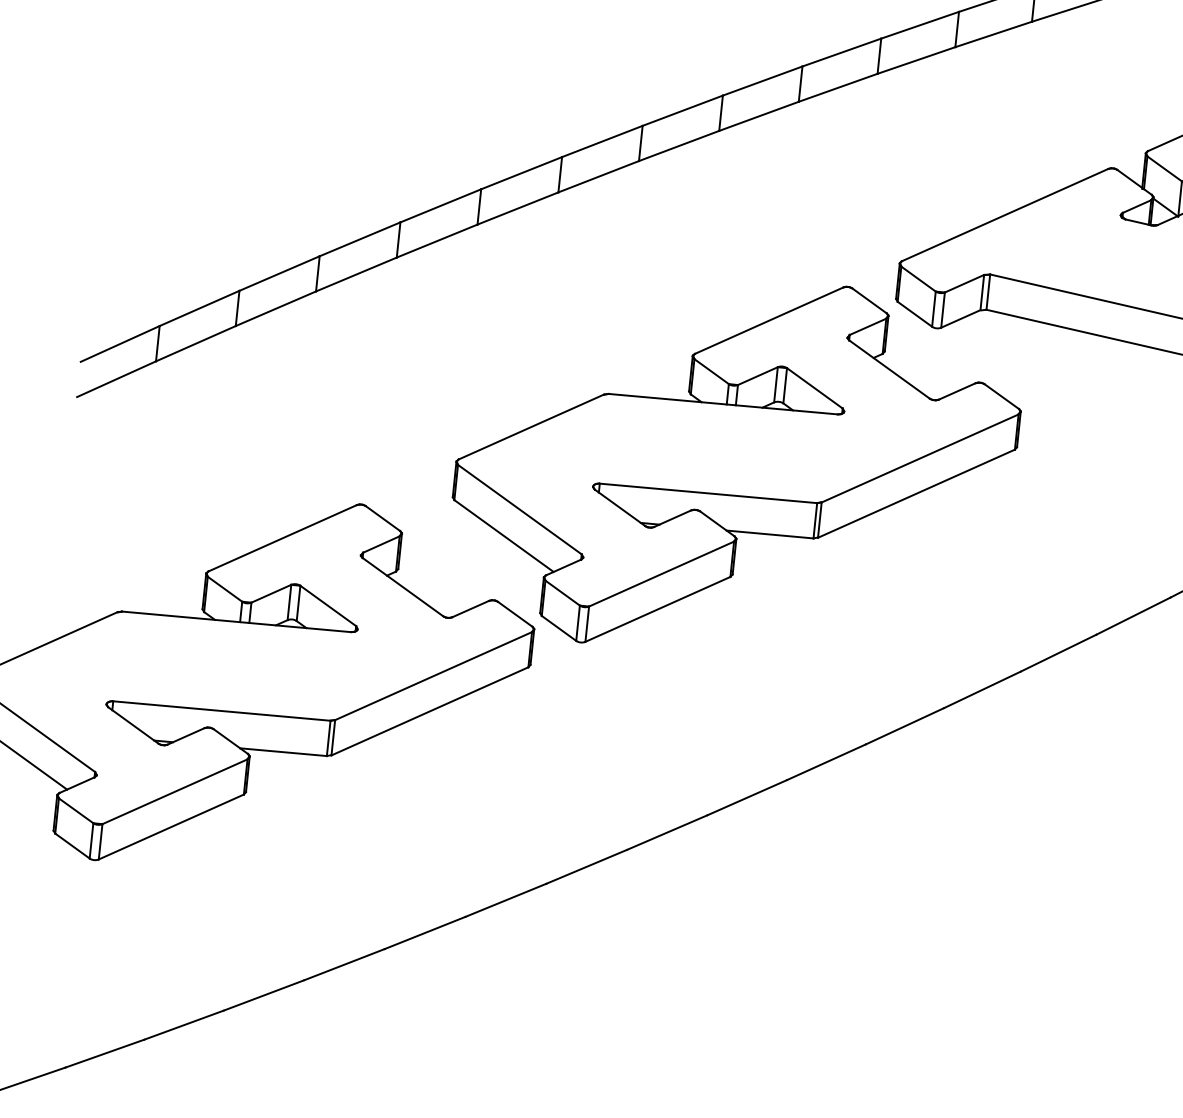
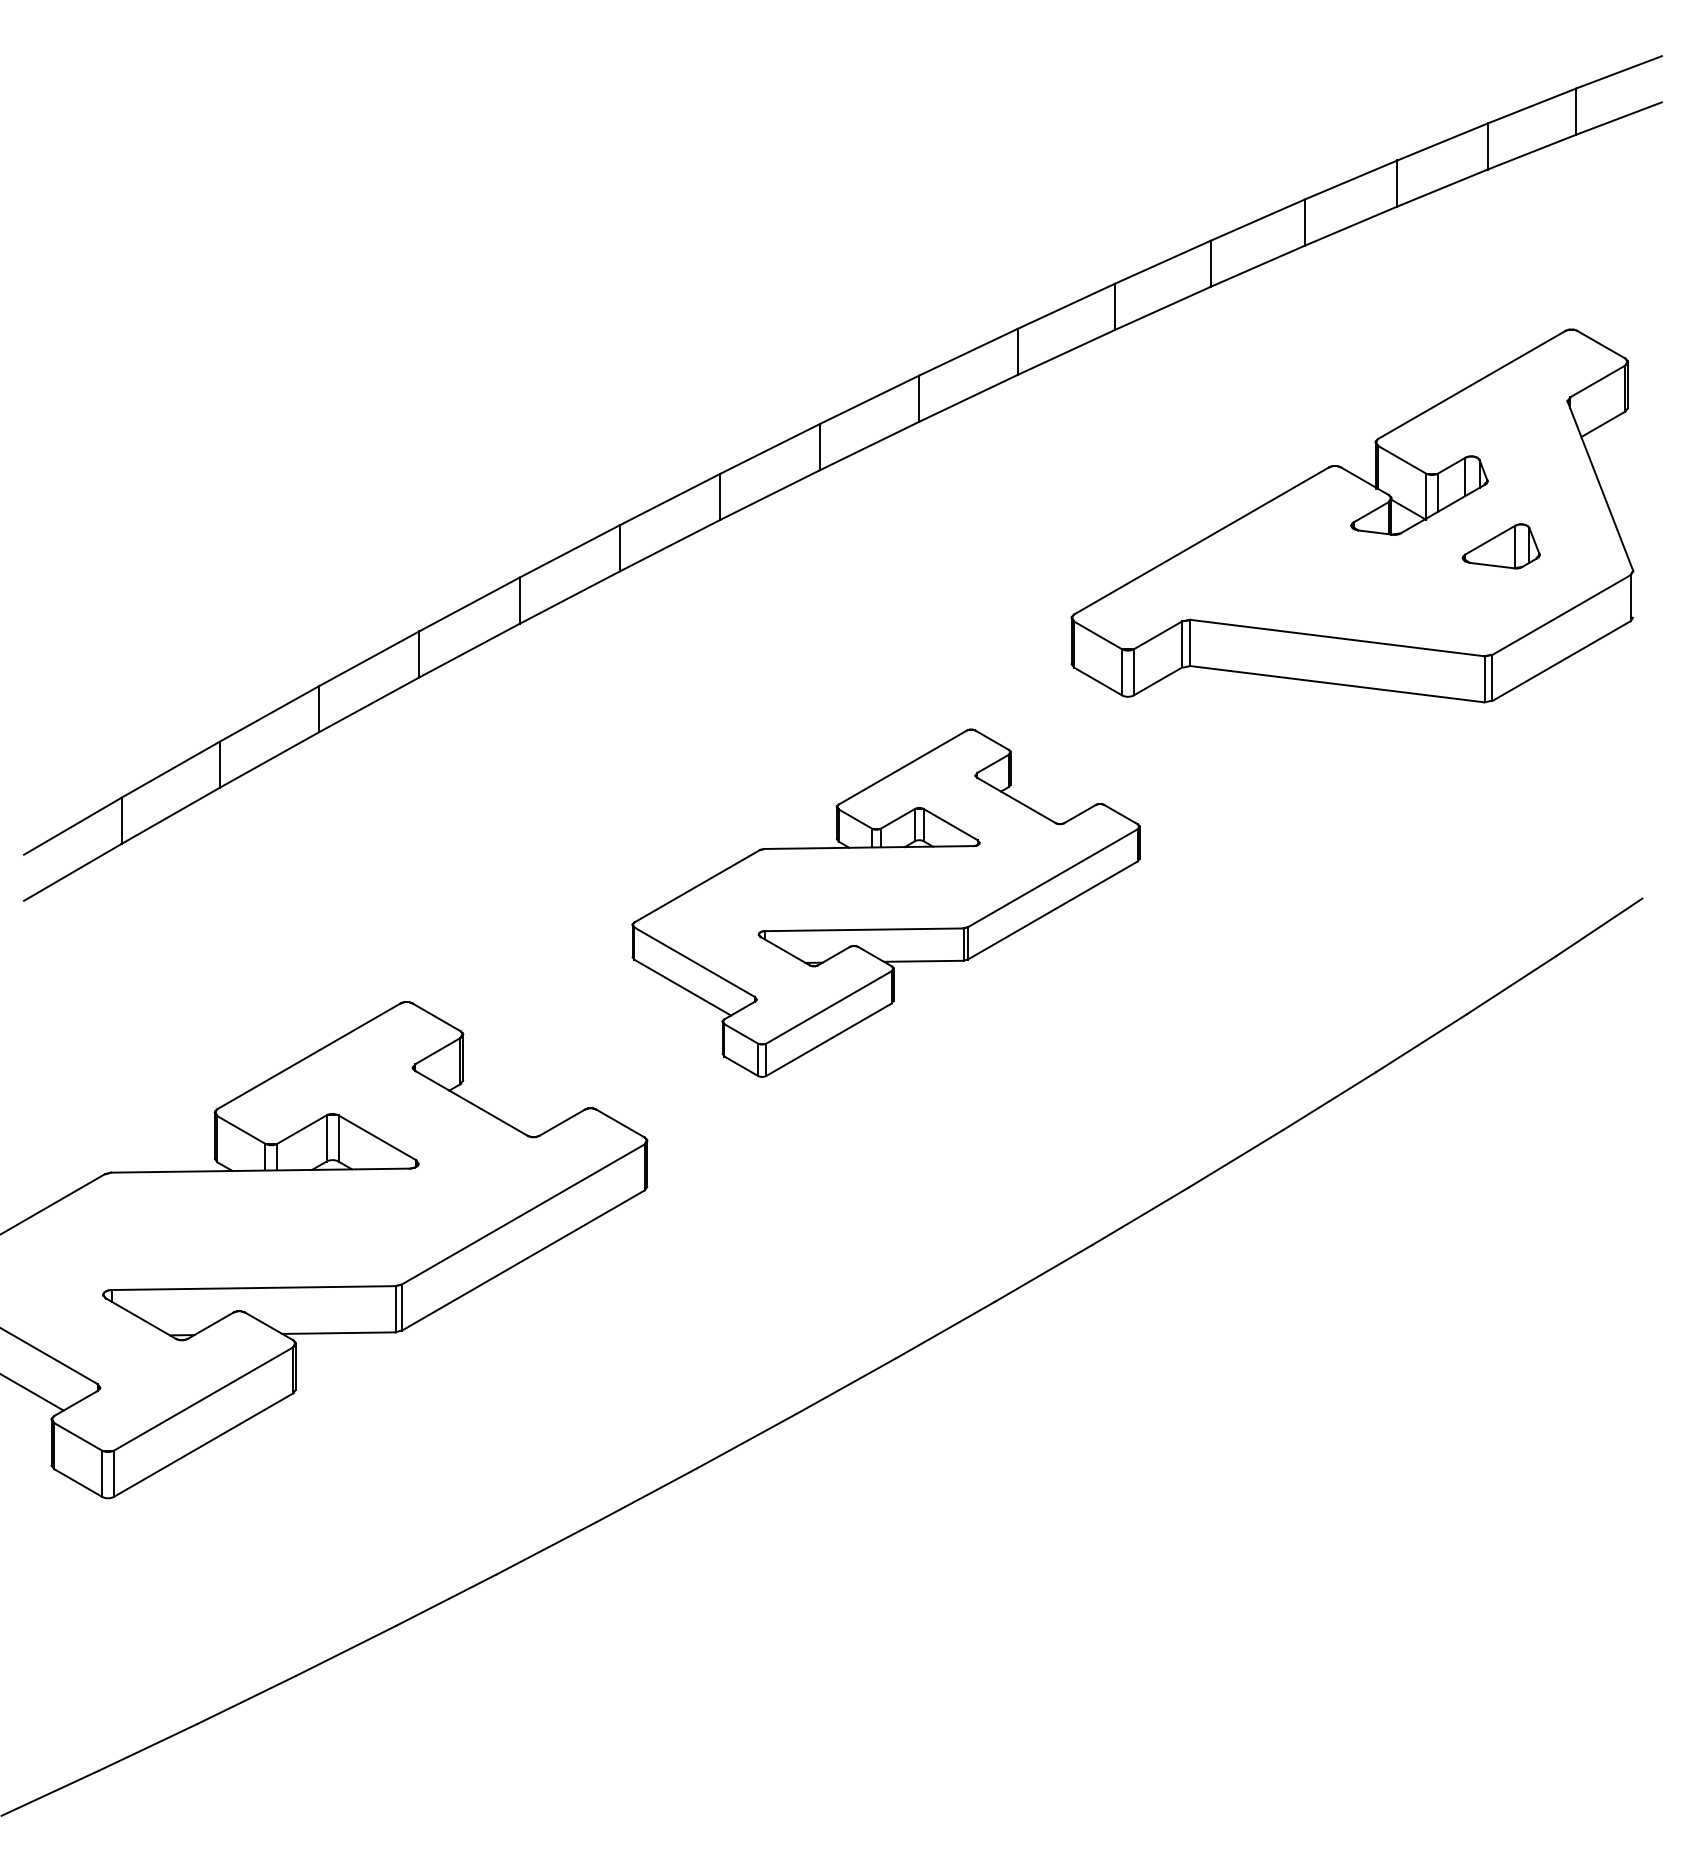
part: (734, 467) -> (885, 903), size x0.7

